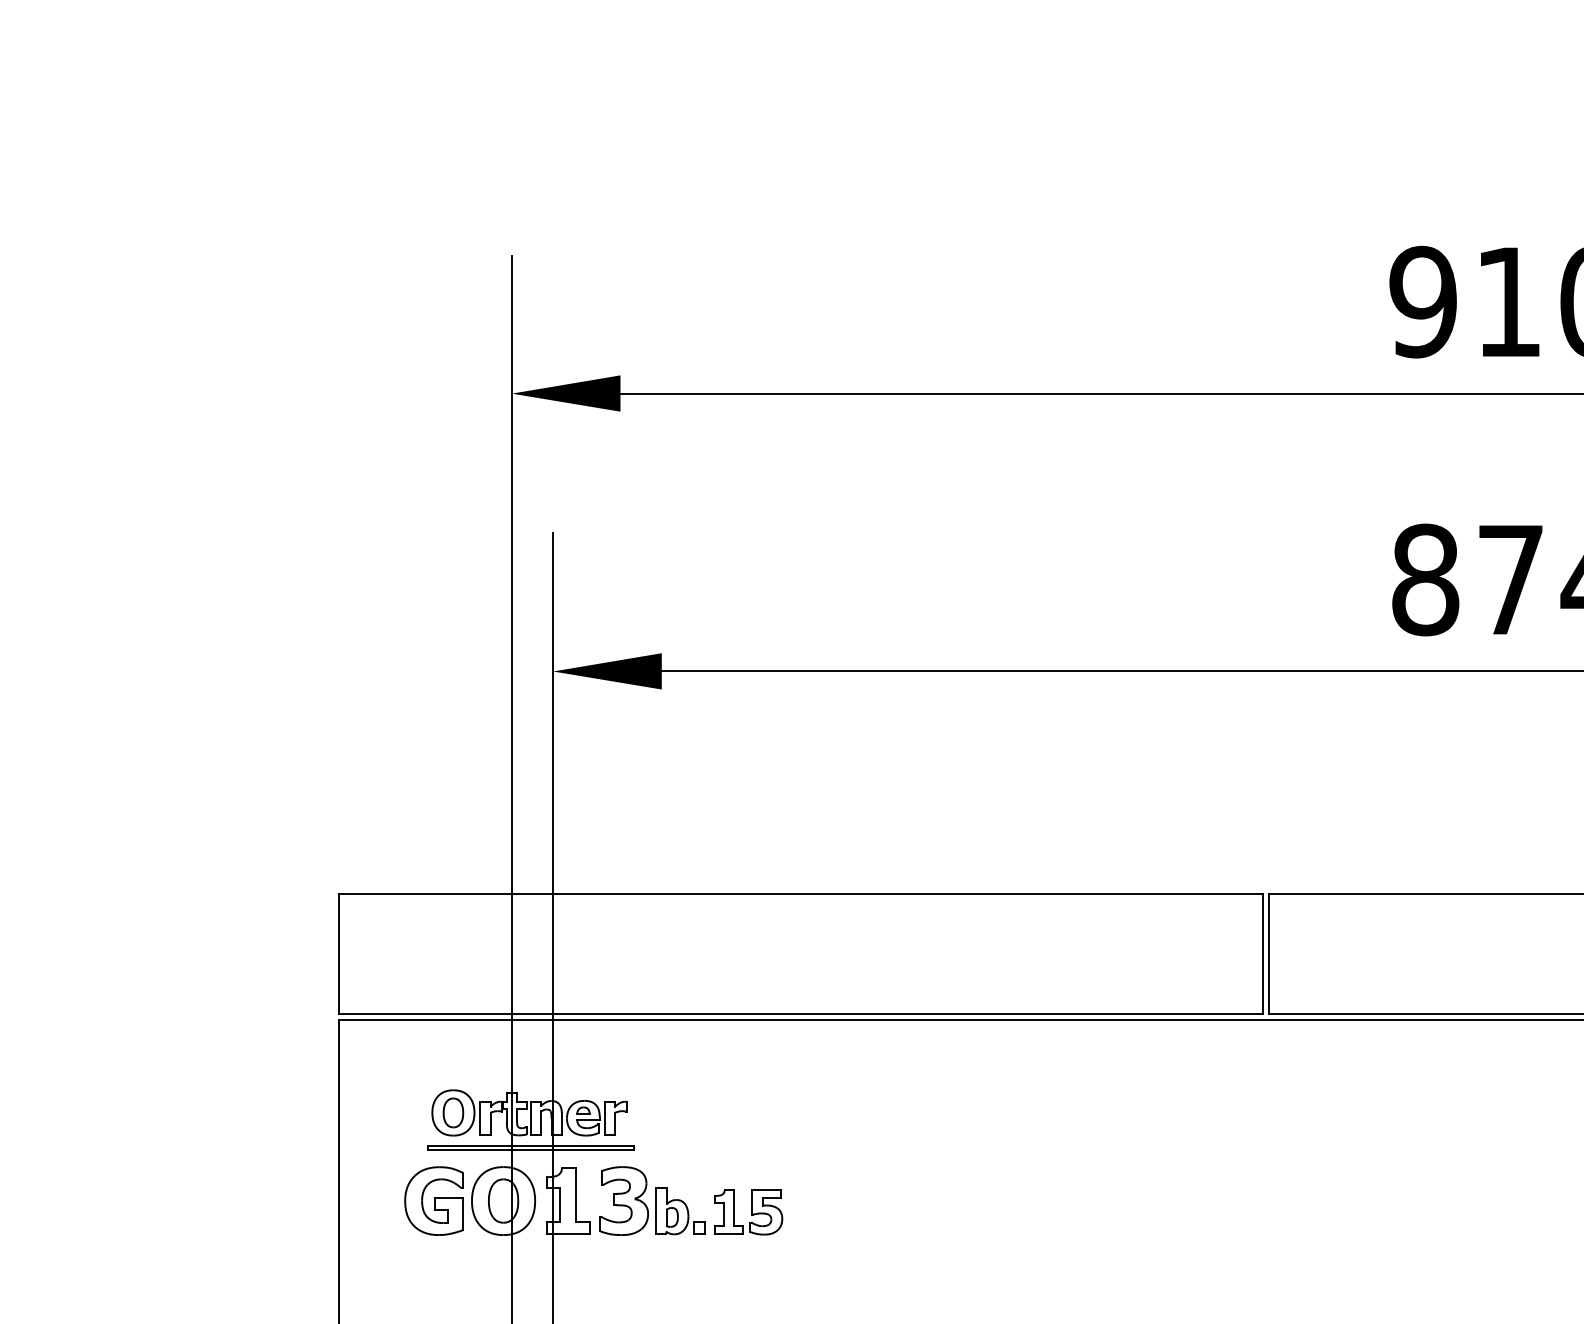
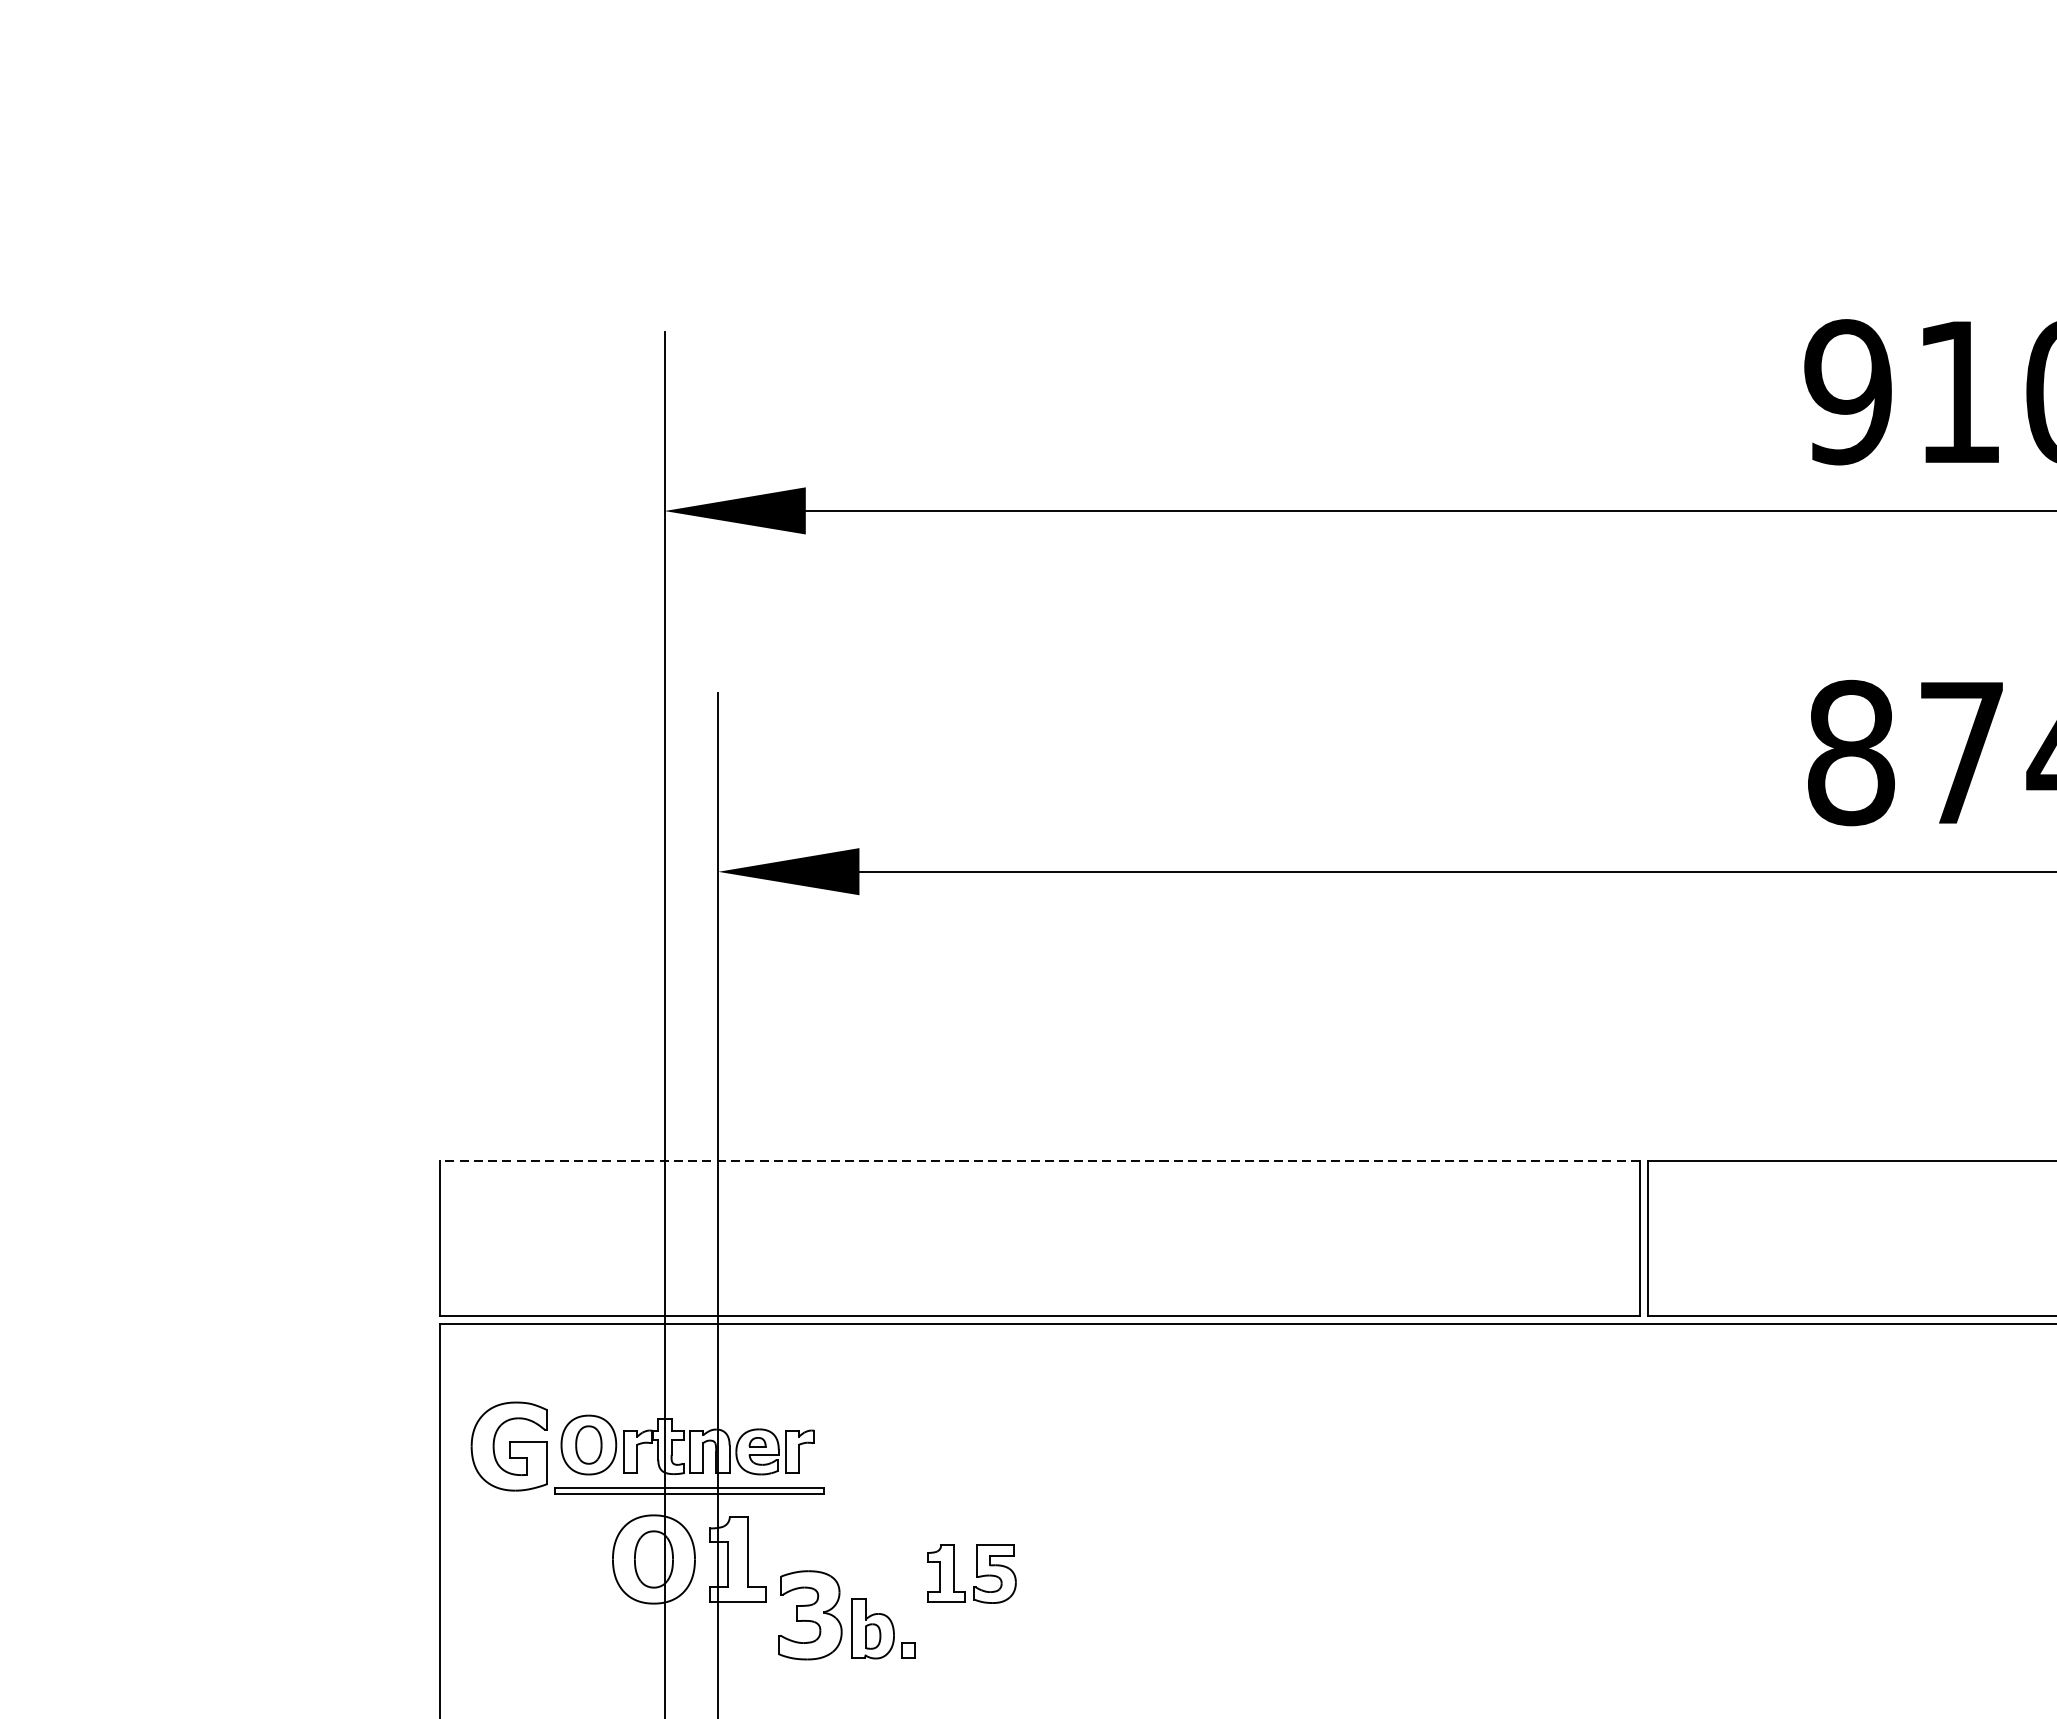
line: (800, 894) -> (1039, 1161), solid -> dashed
part: (433, 1200) -> (508, 1445), moved
part: (652, 1200) -> (847, 1614), moved

